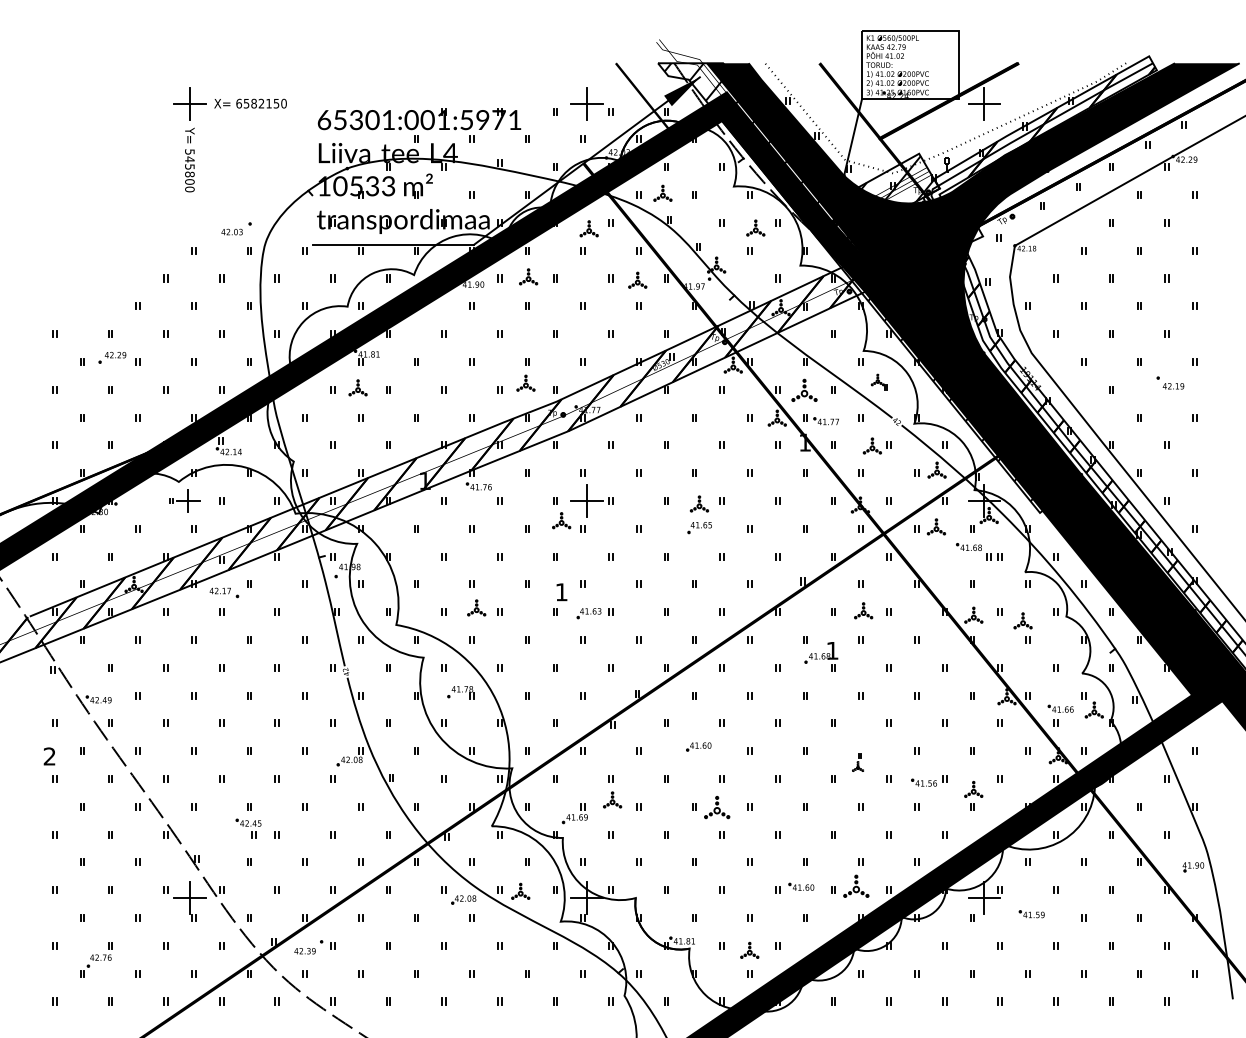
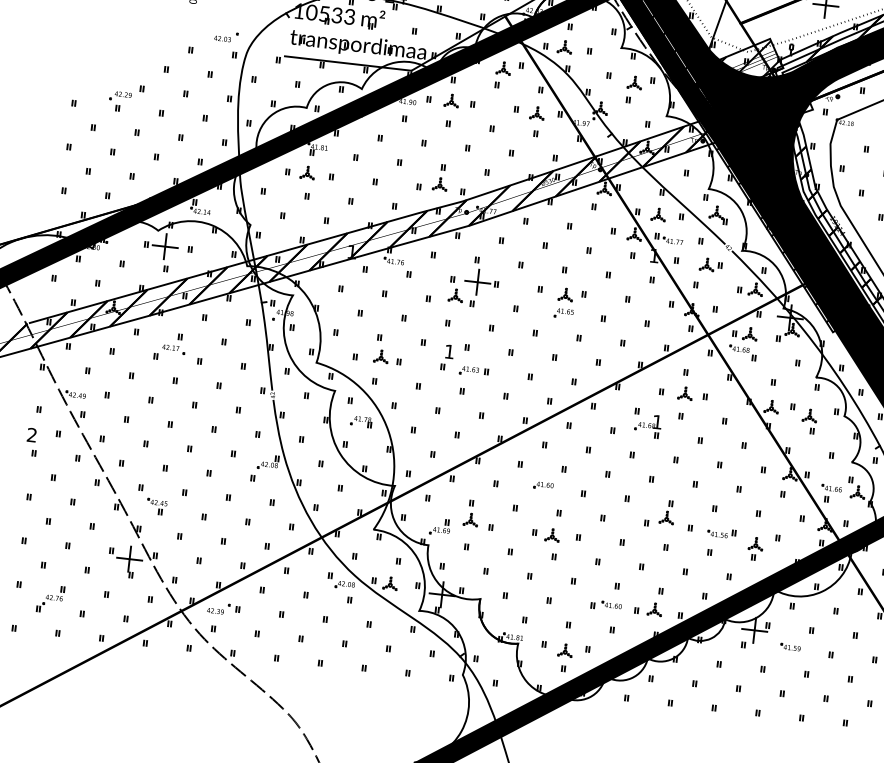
part: (112, 357) -> (120, 96), moved
part: (879, 381) -> (718, 214), size x1.43
part: (804, 389) -> (658, 214), size x0.71
part: (184, 500) -> (161, 245), size x1.43
part: (973, 551) -> (742, 352), moved
part: (224, 592) -> (173, 349), moved
part: (857, 762) -> (667, 512), size x1.67
part: (716, 807) -> (552, 535), size x0.71
part: (248, 828) -> (156, 506), moved
part: (855, 885) -> (654, 608), size x0.71

